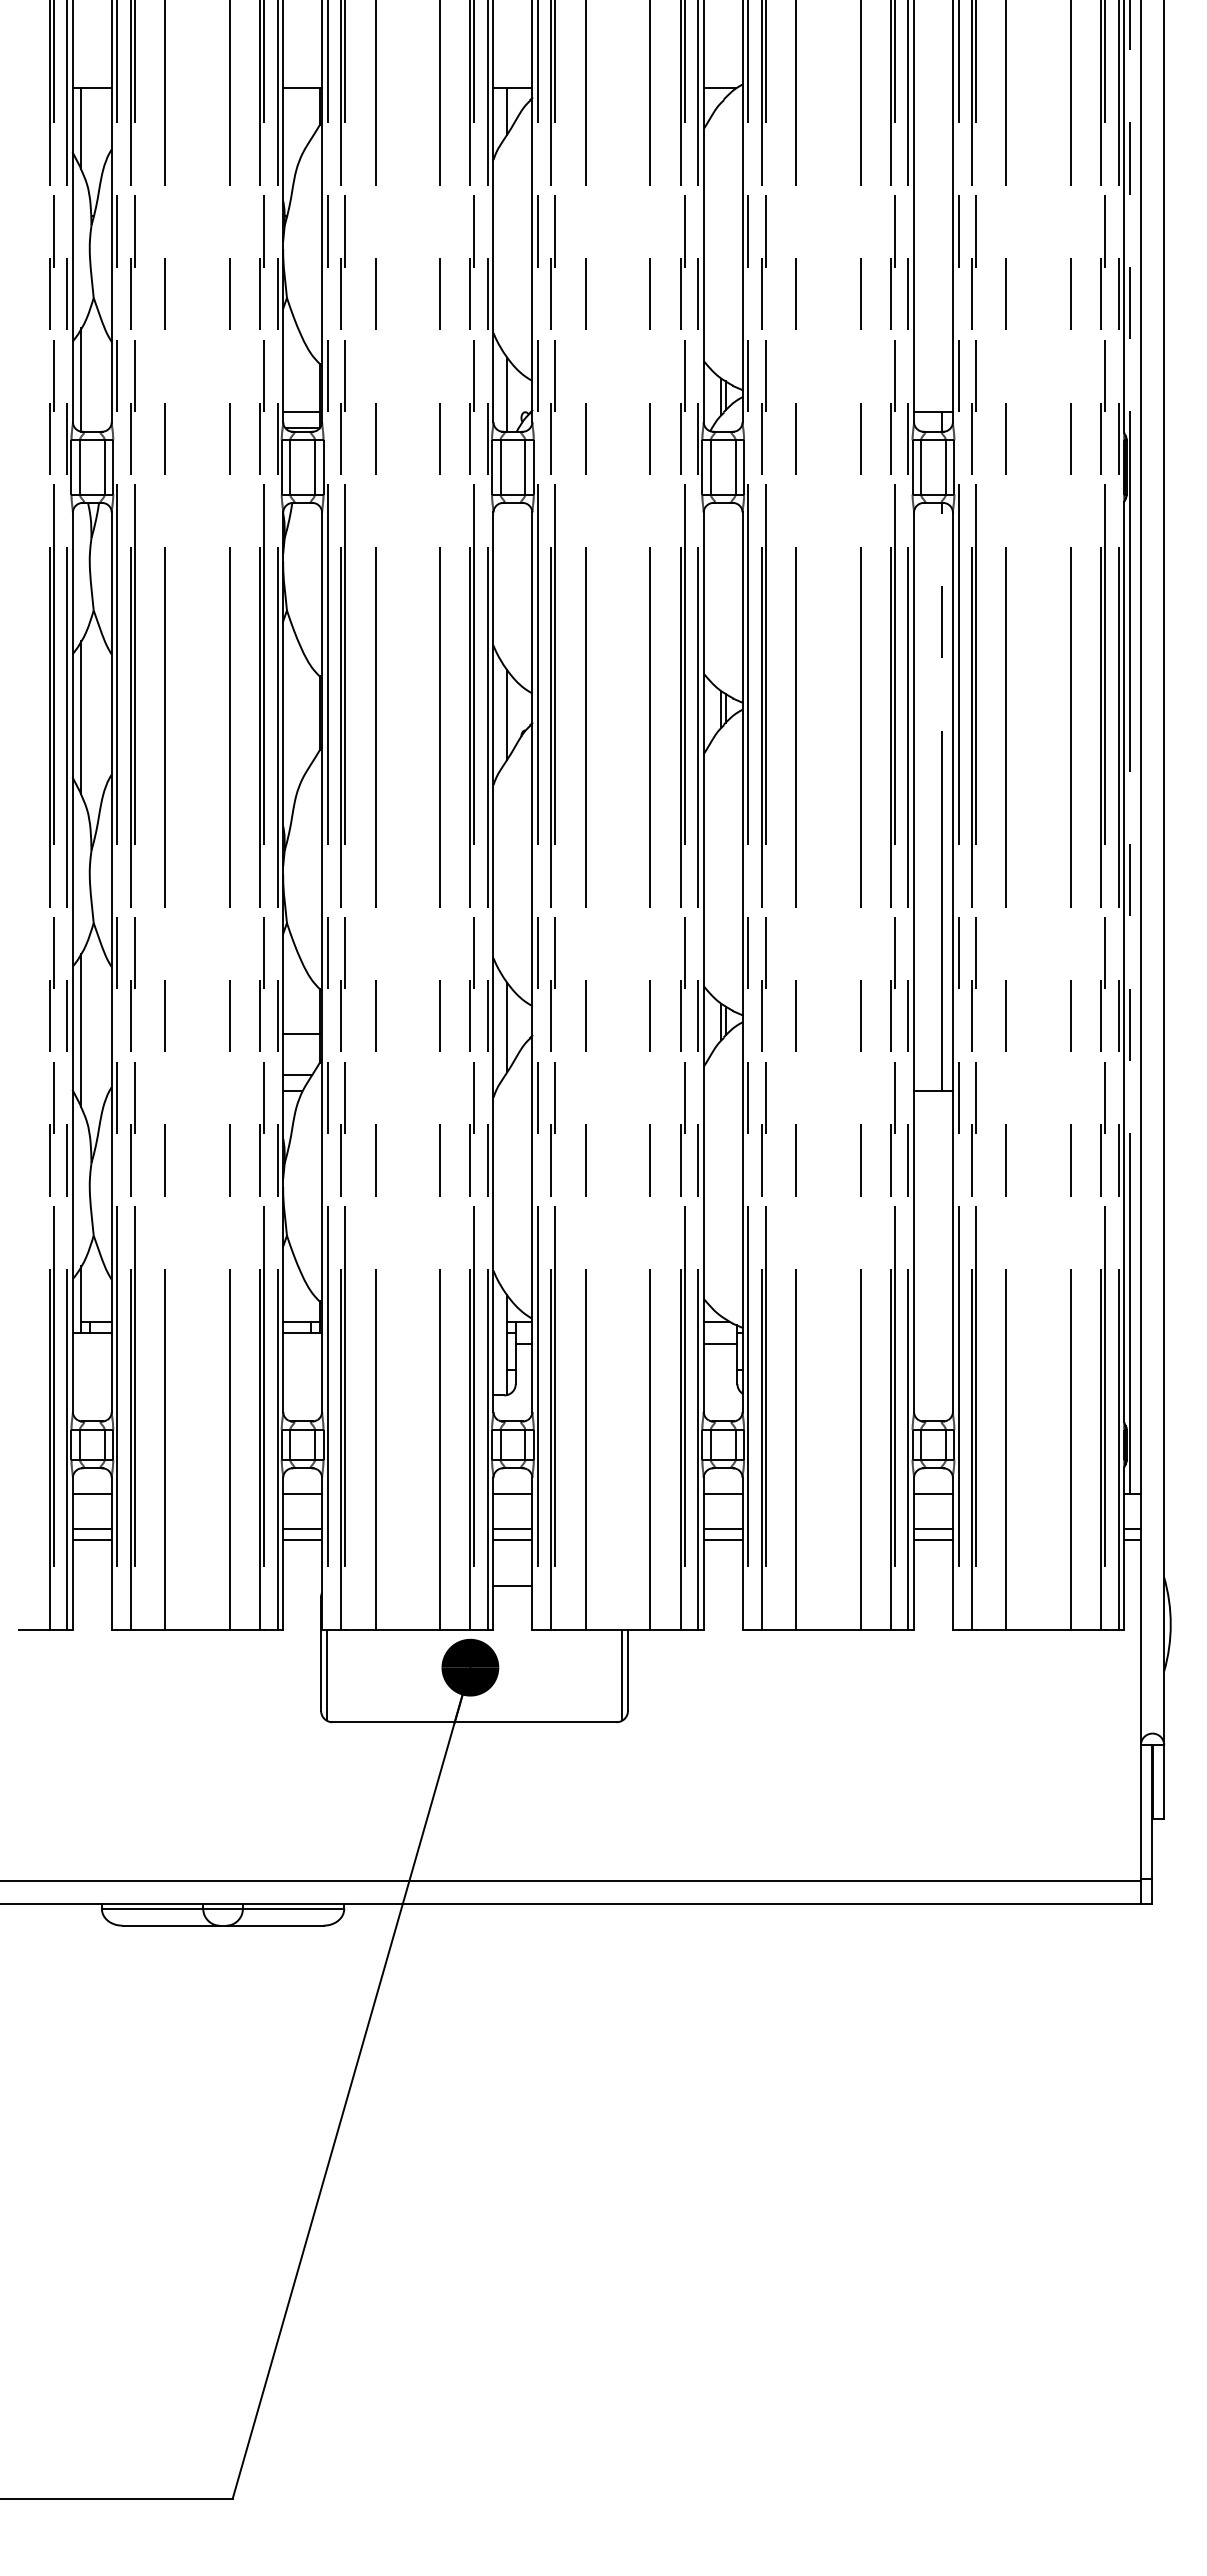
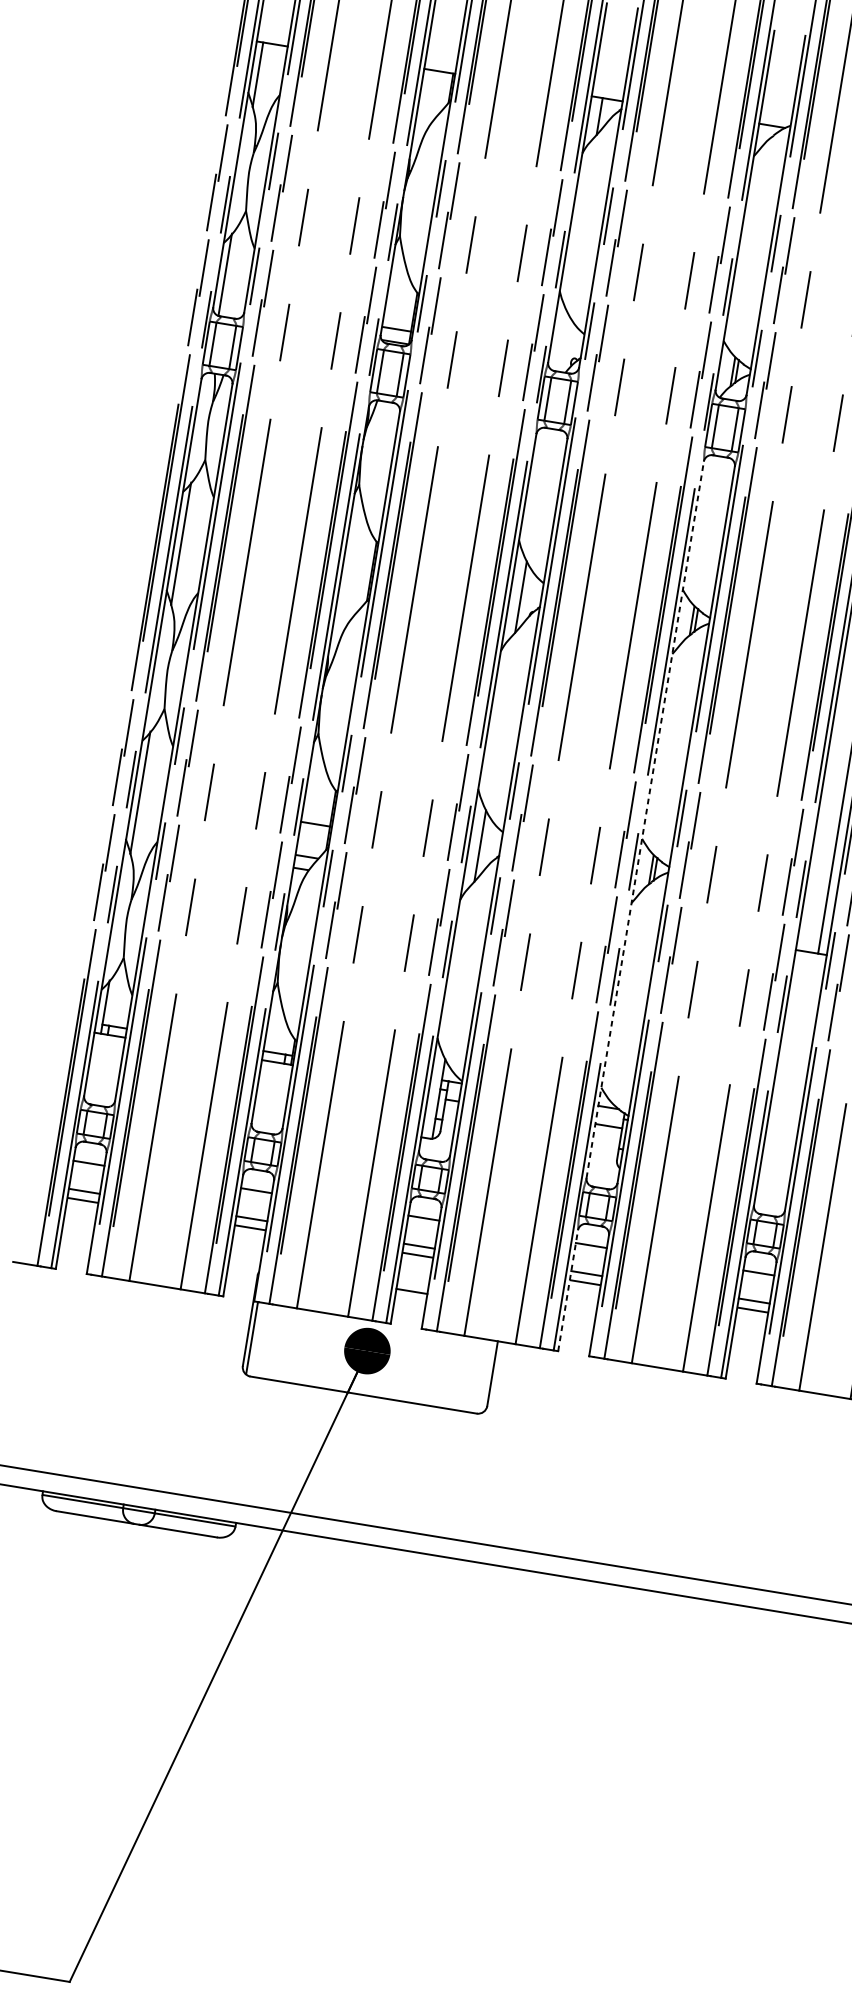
line: (507, 394) -> (562, 341), removed
line: (703, 962) -> (645, 819), solid -> dashed
line: (703, 1553) -> (567, 1290), solid -> dashed
line: (622, 1674) -> (487, 1376), removed

